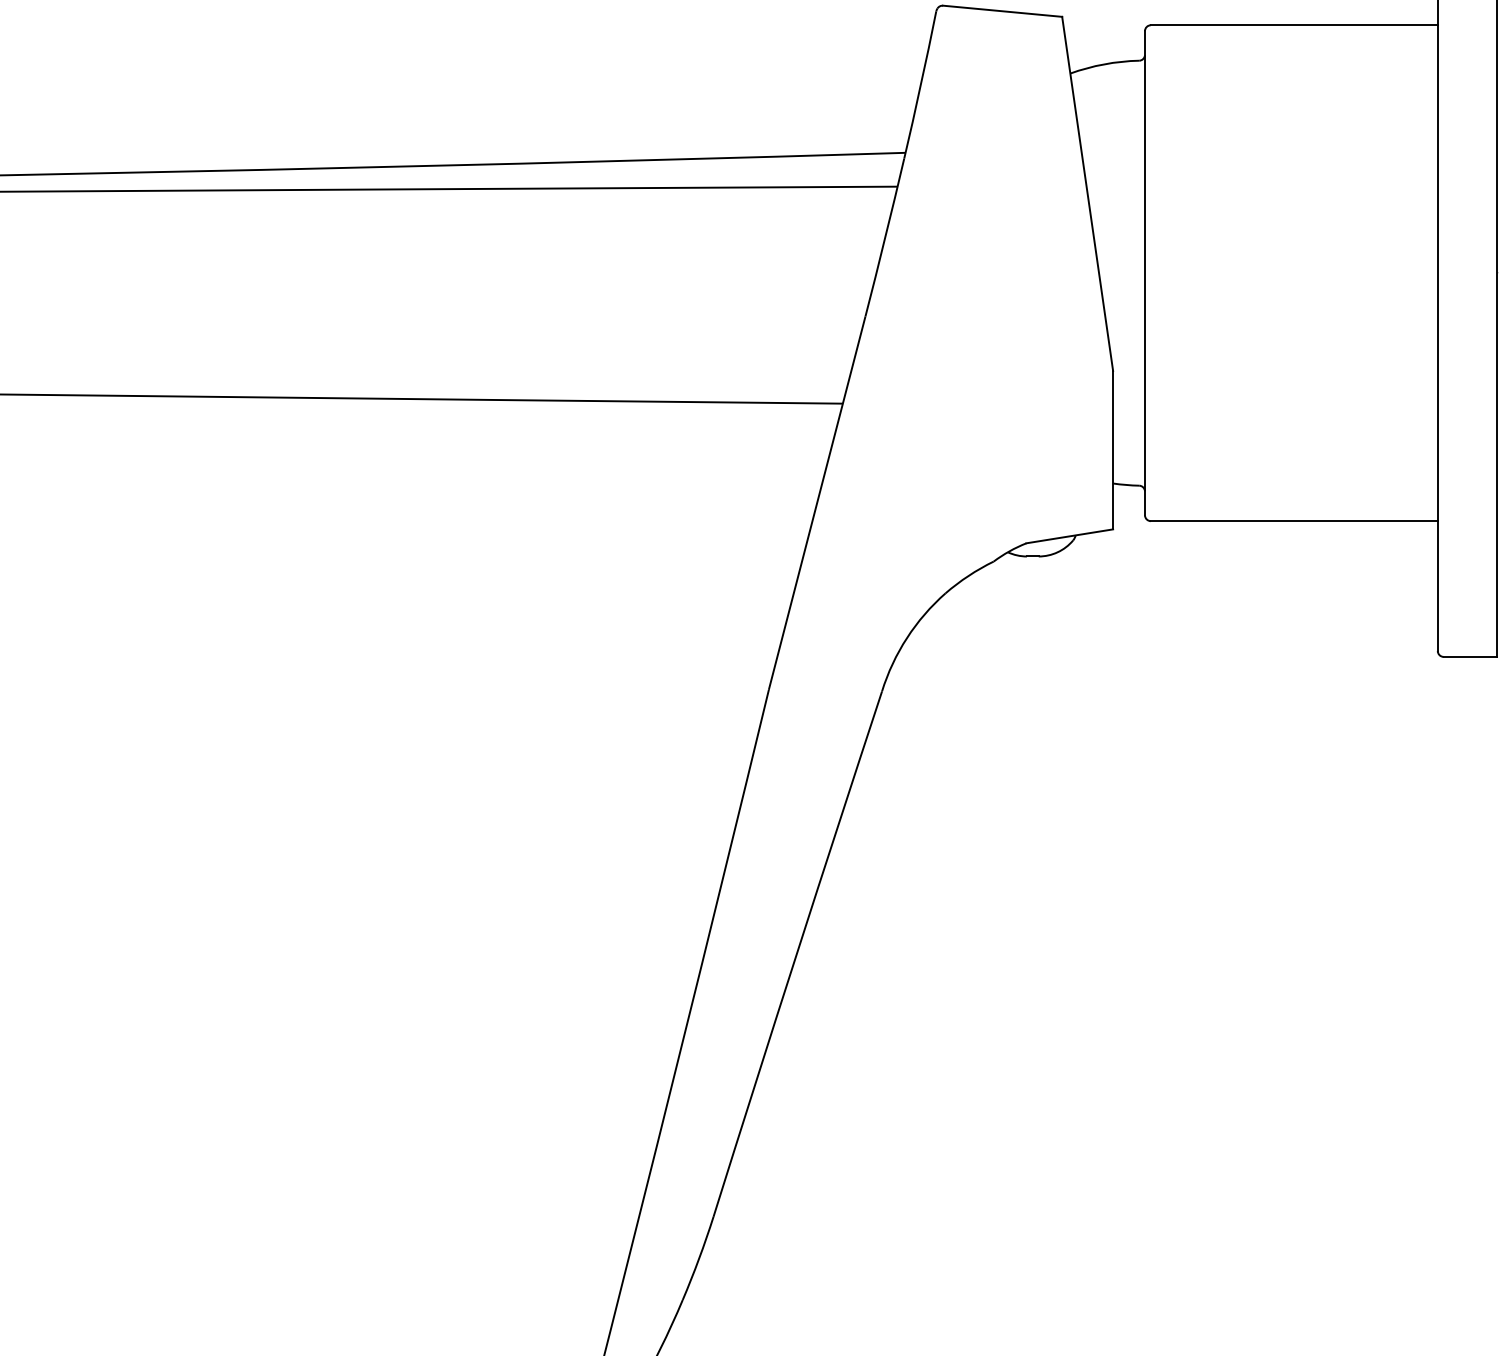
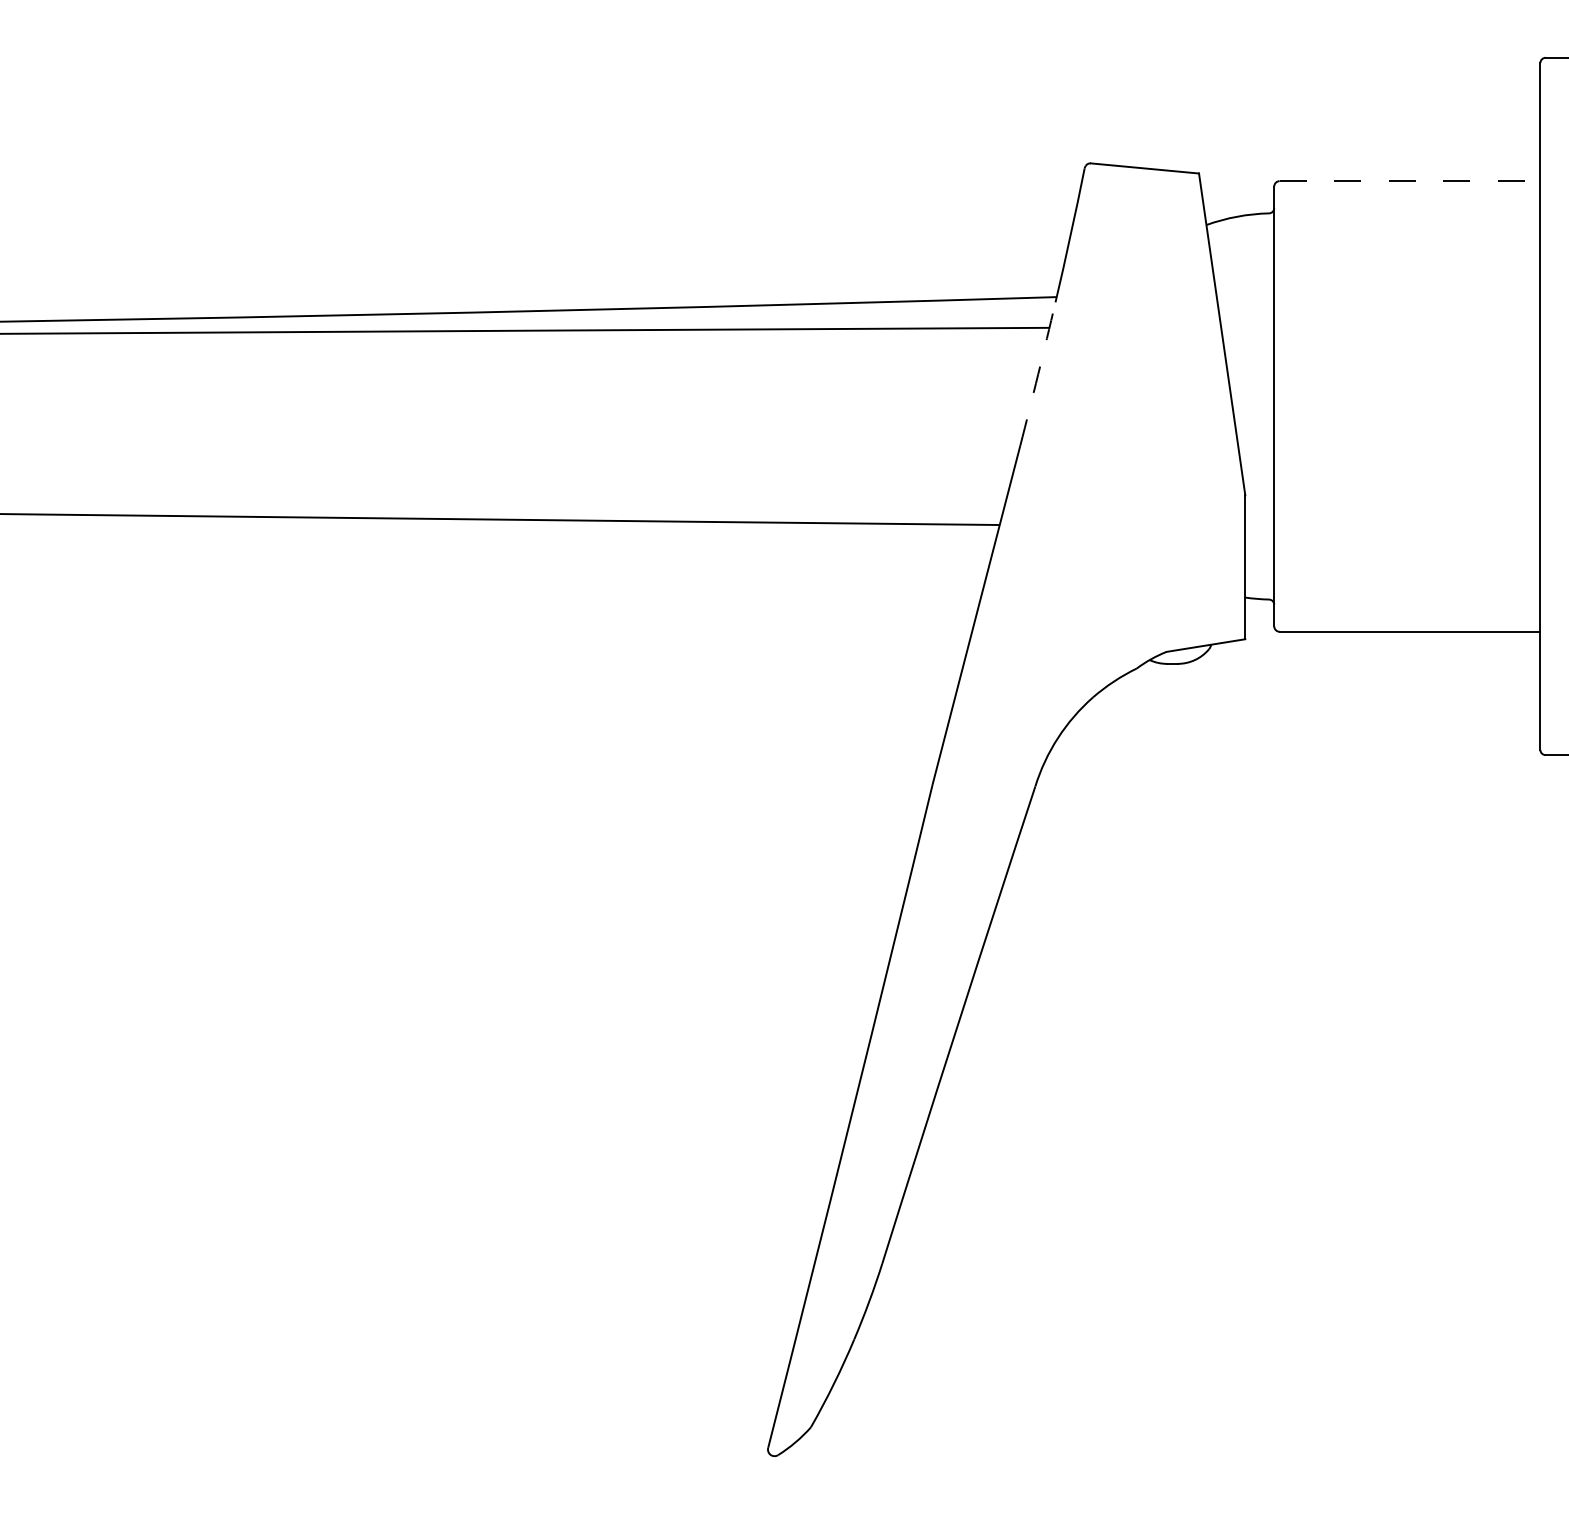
line: (1294, 25) -> (1410, 181), solid -> dashed
arc: (885, 238) -> (1038, 374), solid -> dashed

